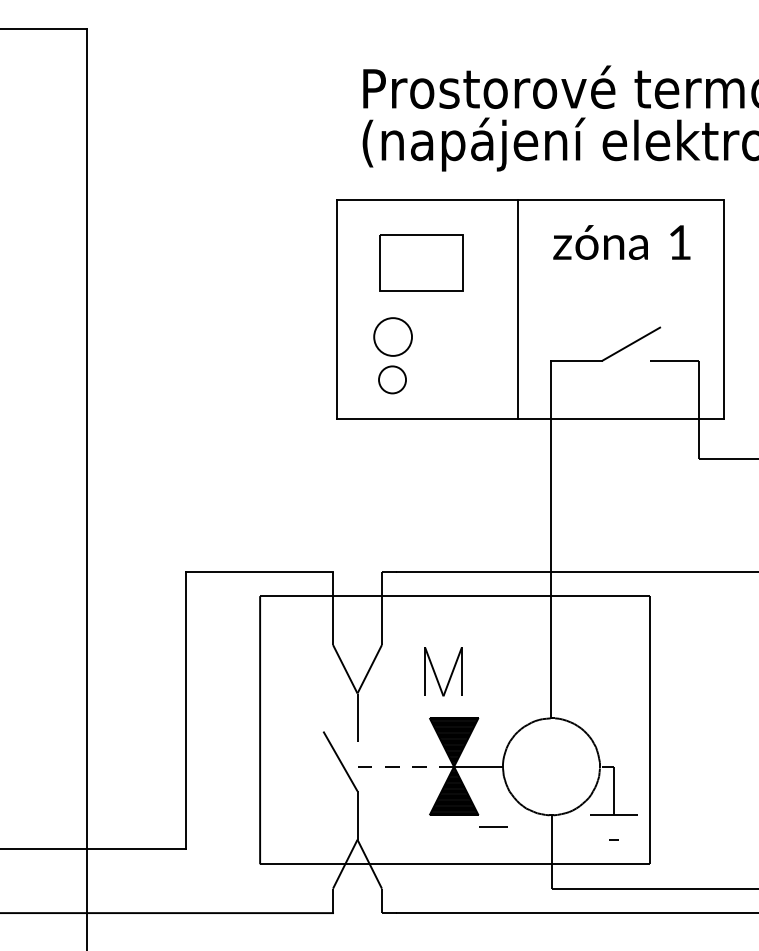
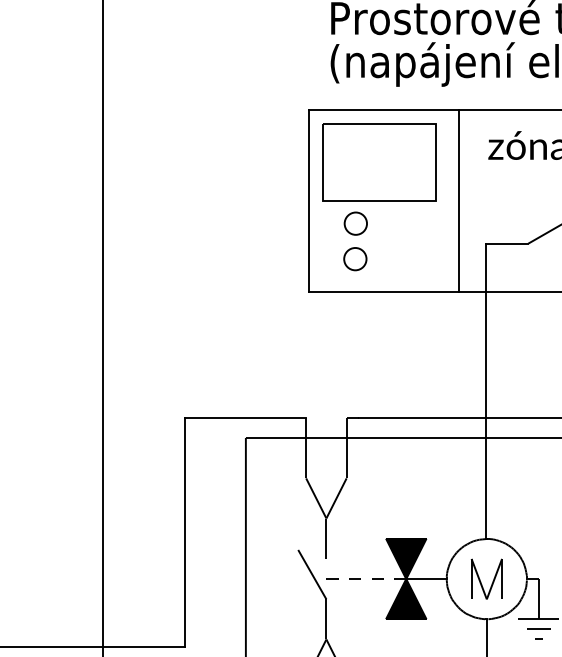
part: (421, 262) -> (379, 162), size x1.67
circle: (392, 336) -> (355, 223), size x0.71
part: (436, 674) -> (481, 581), moved
line: (493, 826) -> (538, 628), moved

